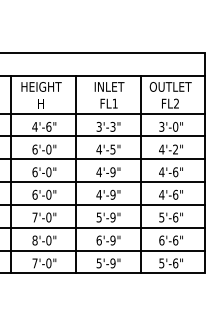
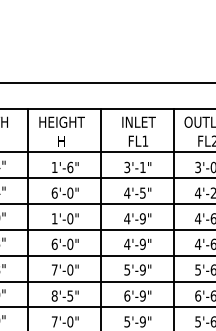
text: (34, 126) -> (54, 167), 4'-6" -> 1'-6"
text: (112, 126) -> (142, 167), 3'-3" -> 3'-1"
text: (34, 172) -> (54, 219), 6'-0" -> 1'-0"
text: (48, 240) -> (69, 295), 8'-0" -> 8'-5"

